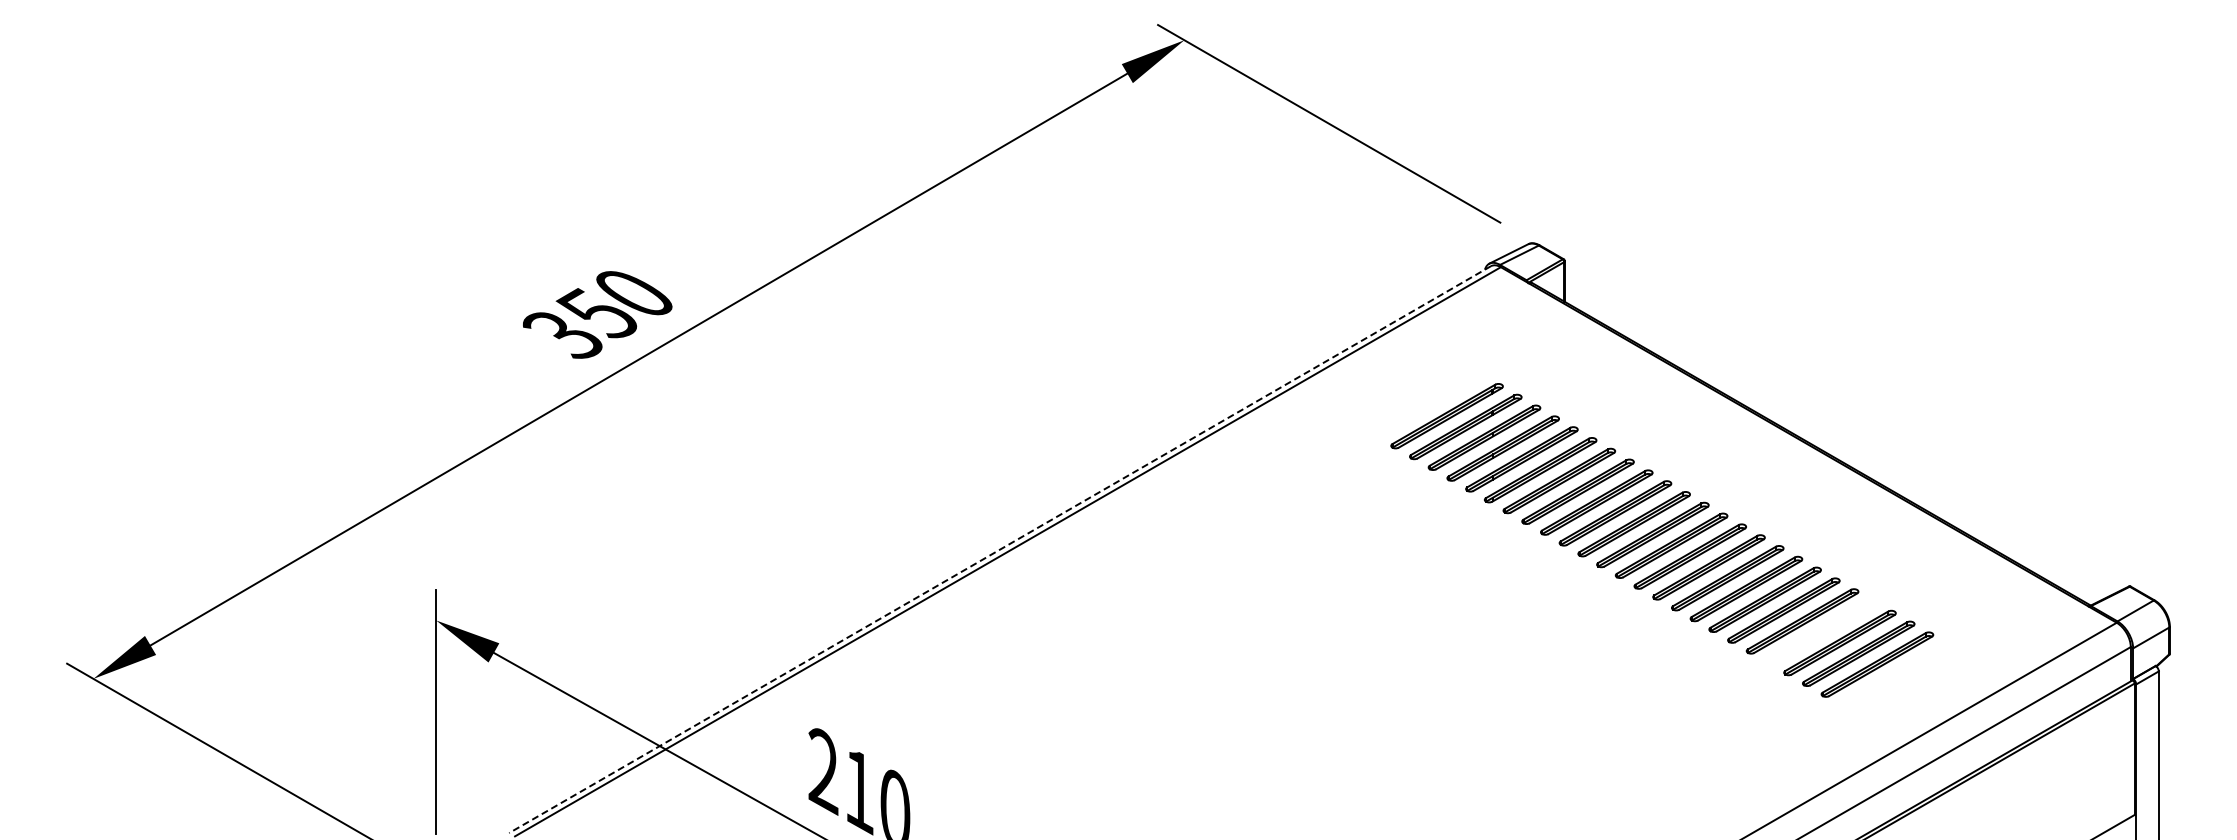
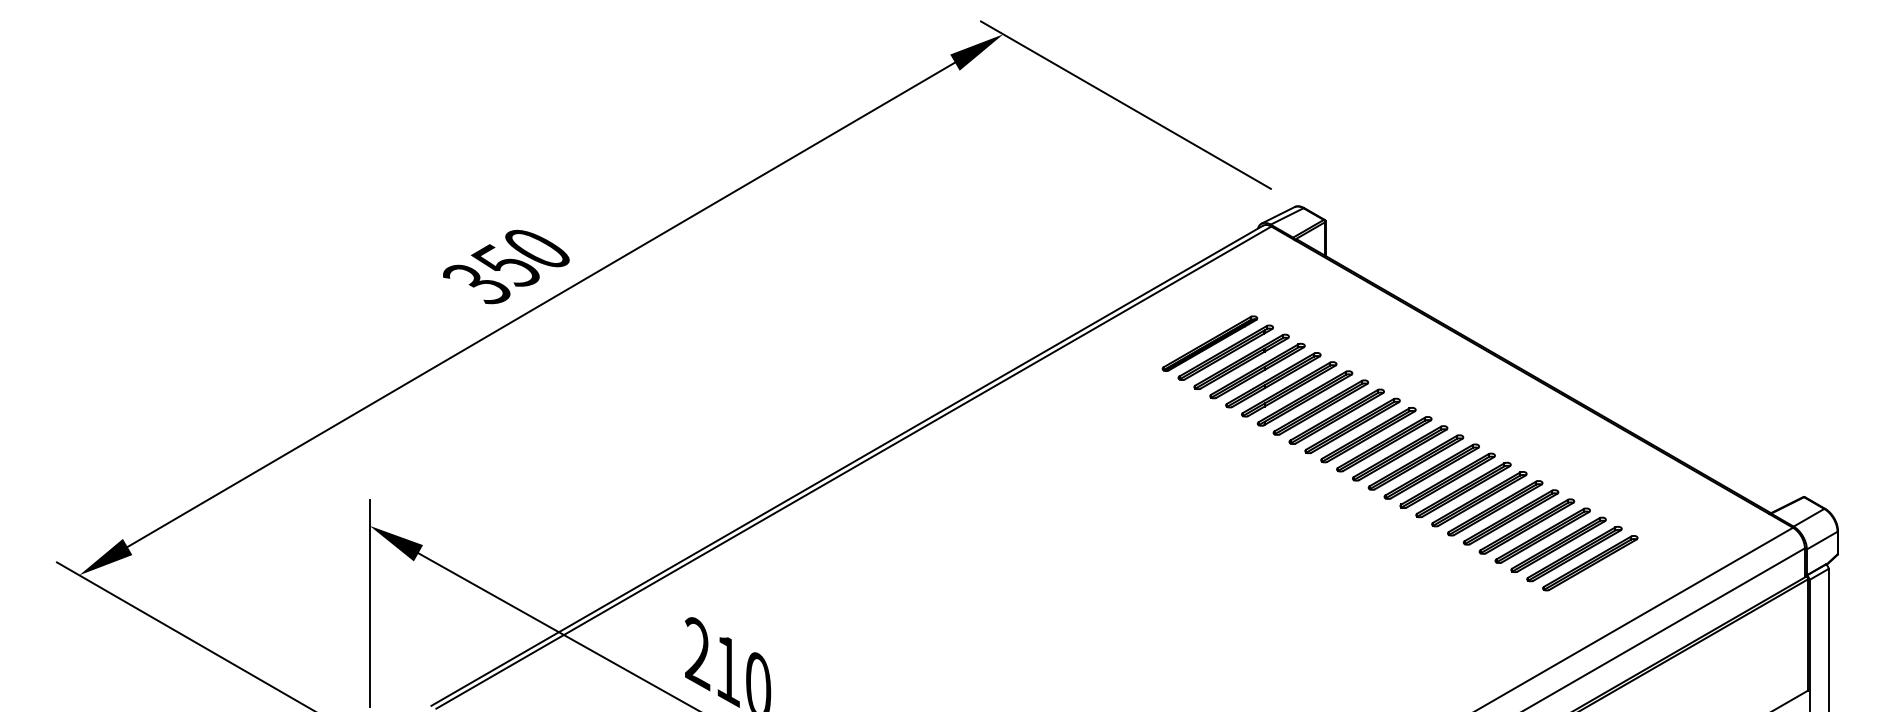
part: (1428, 405) -> (1210, 343), added
line: (1000, 549) -> (847, 465), dashed -> solid
part: (1820, 632) -> (1542, 535), added

